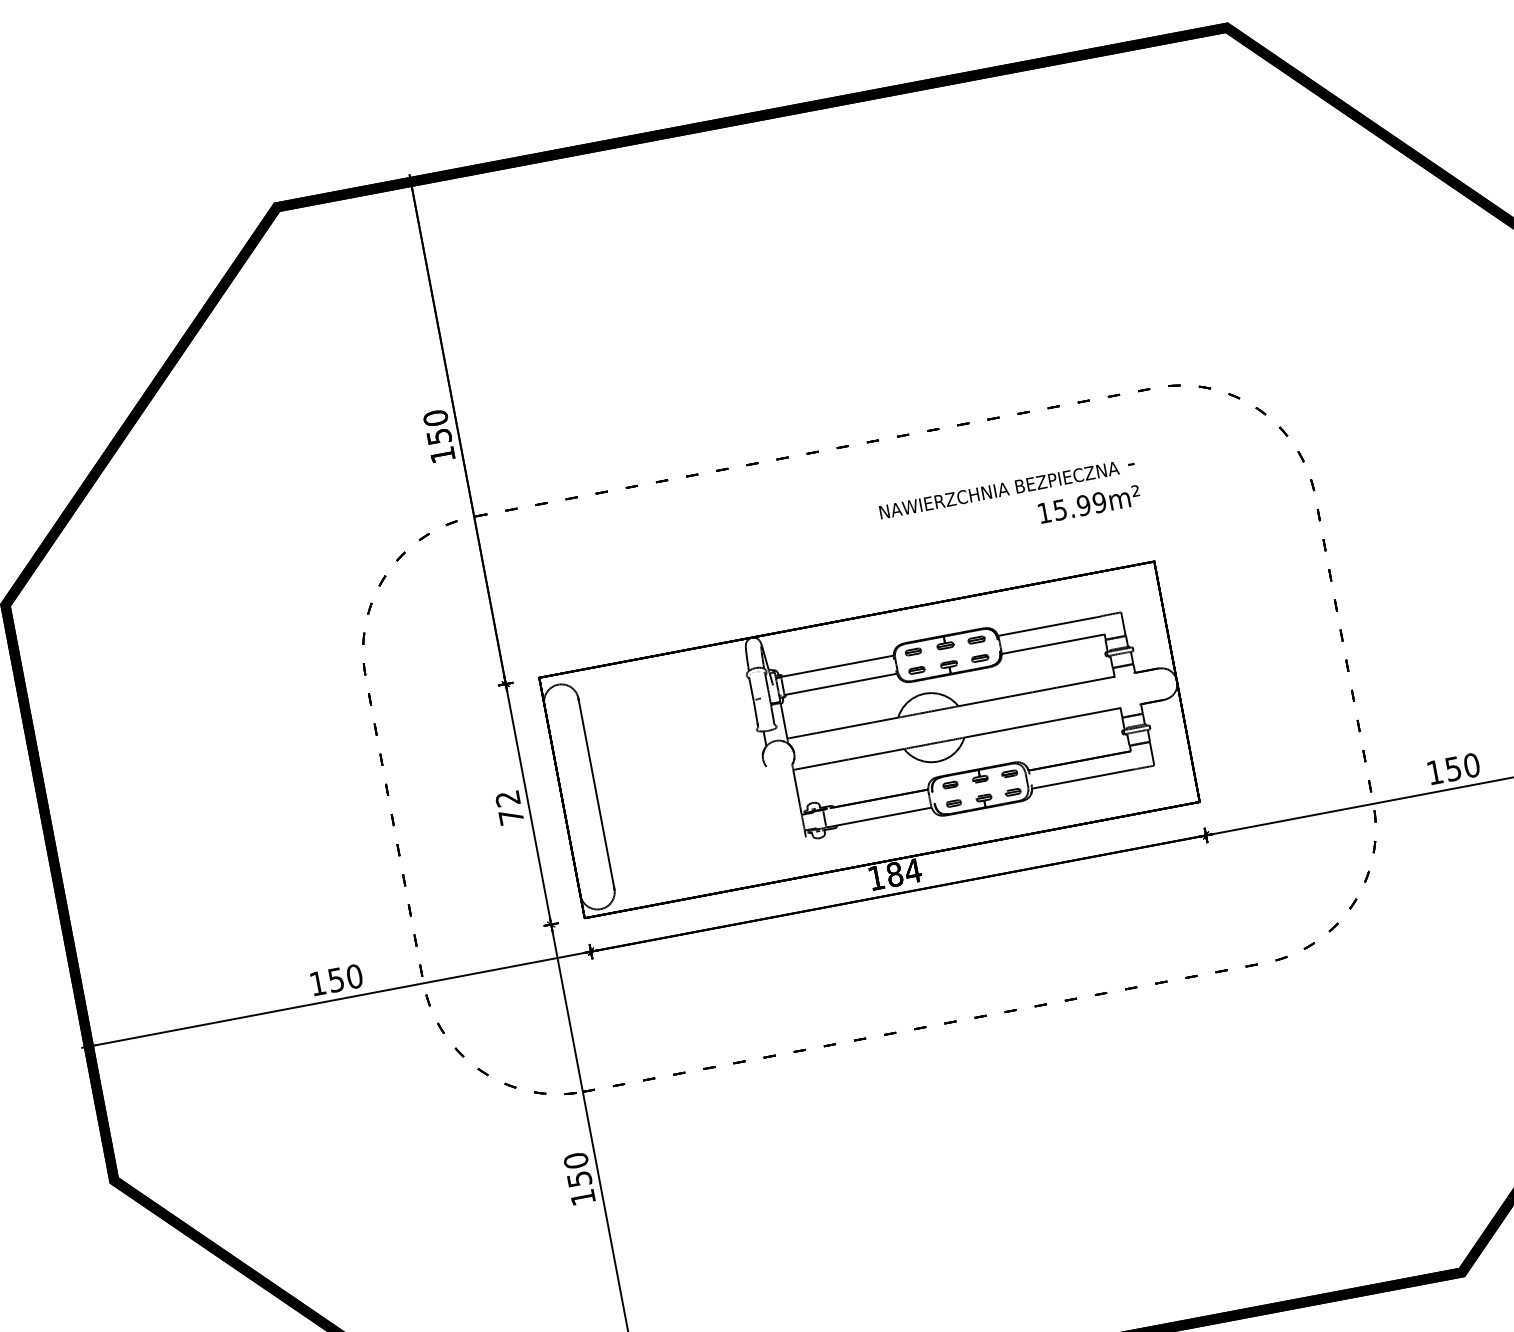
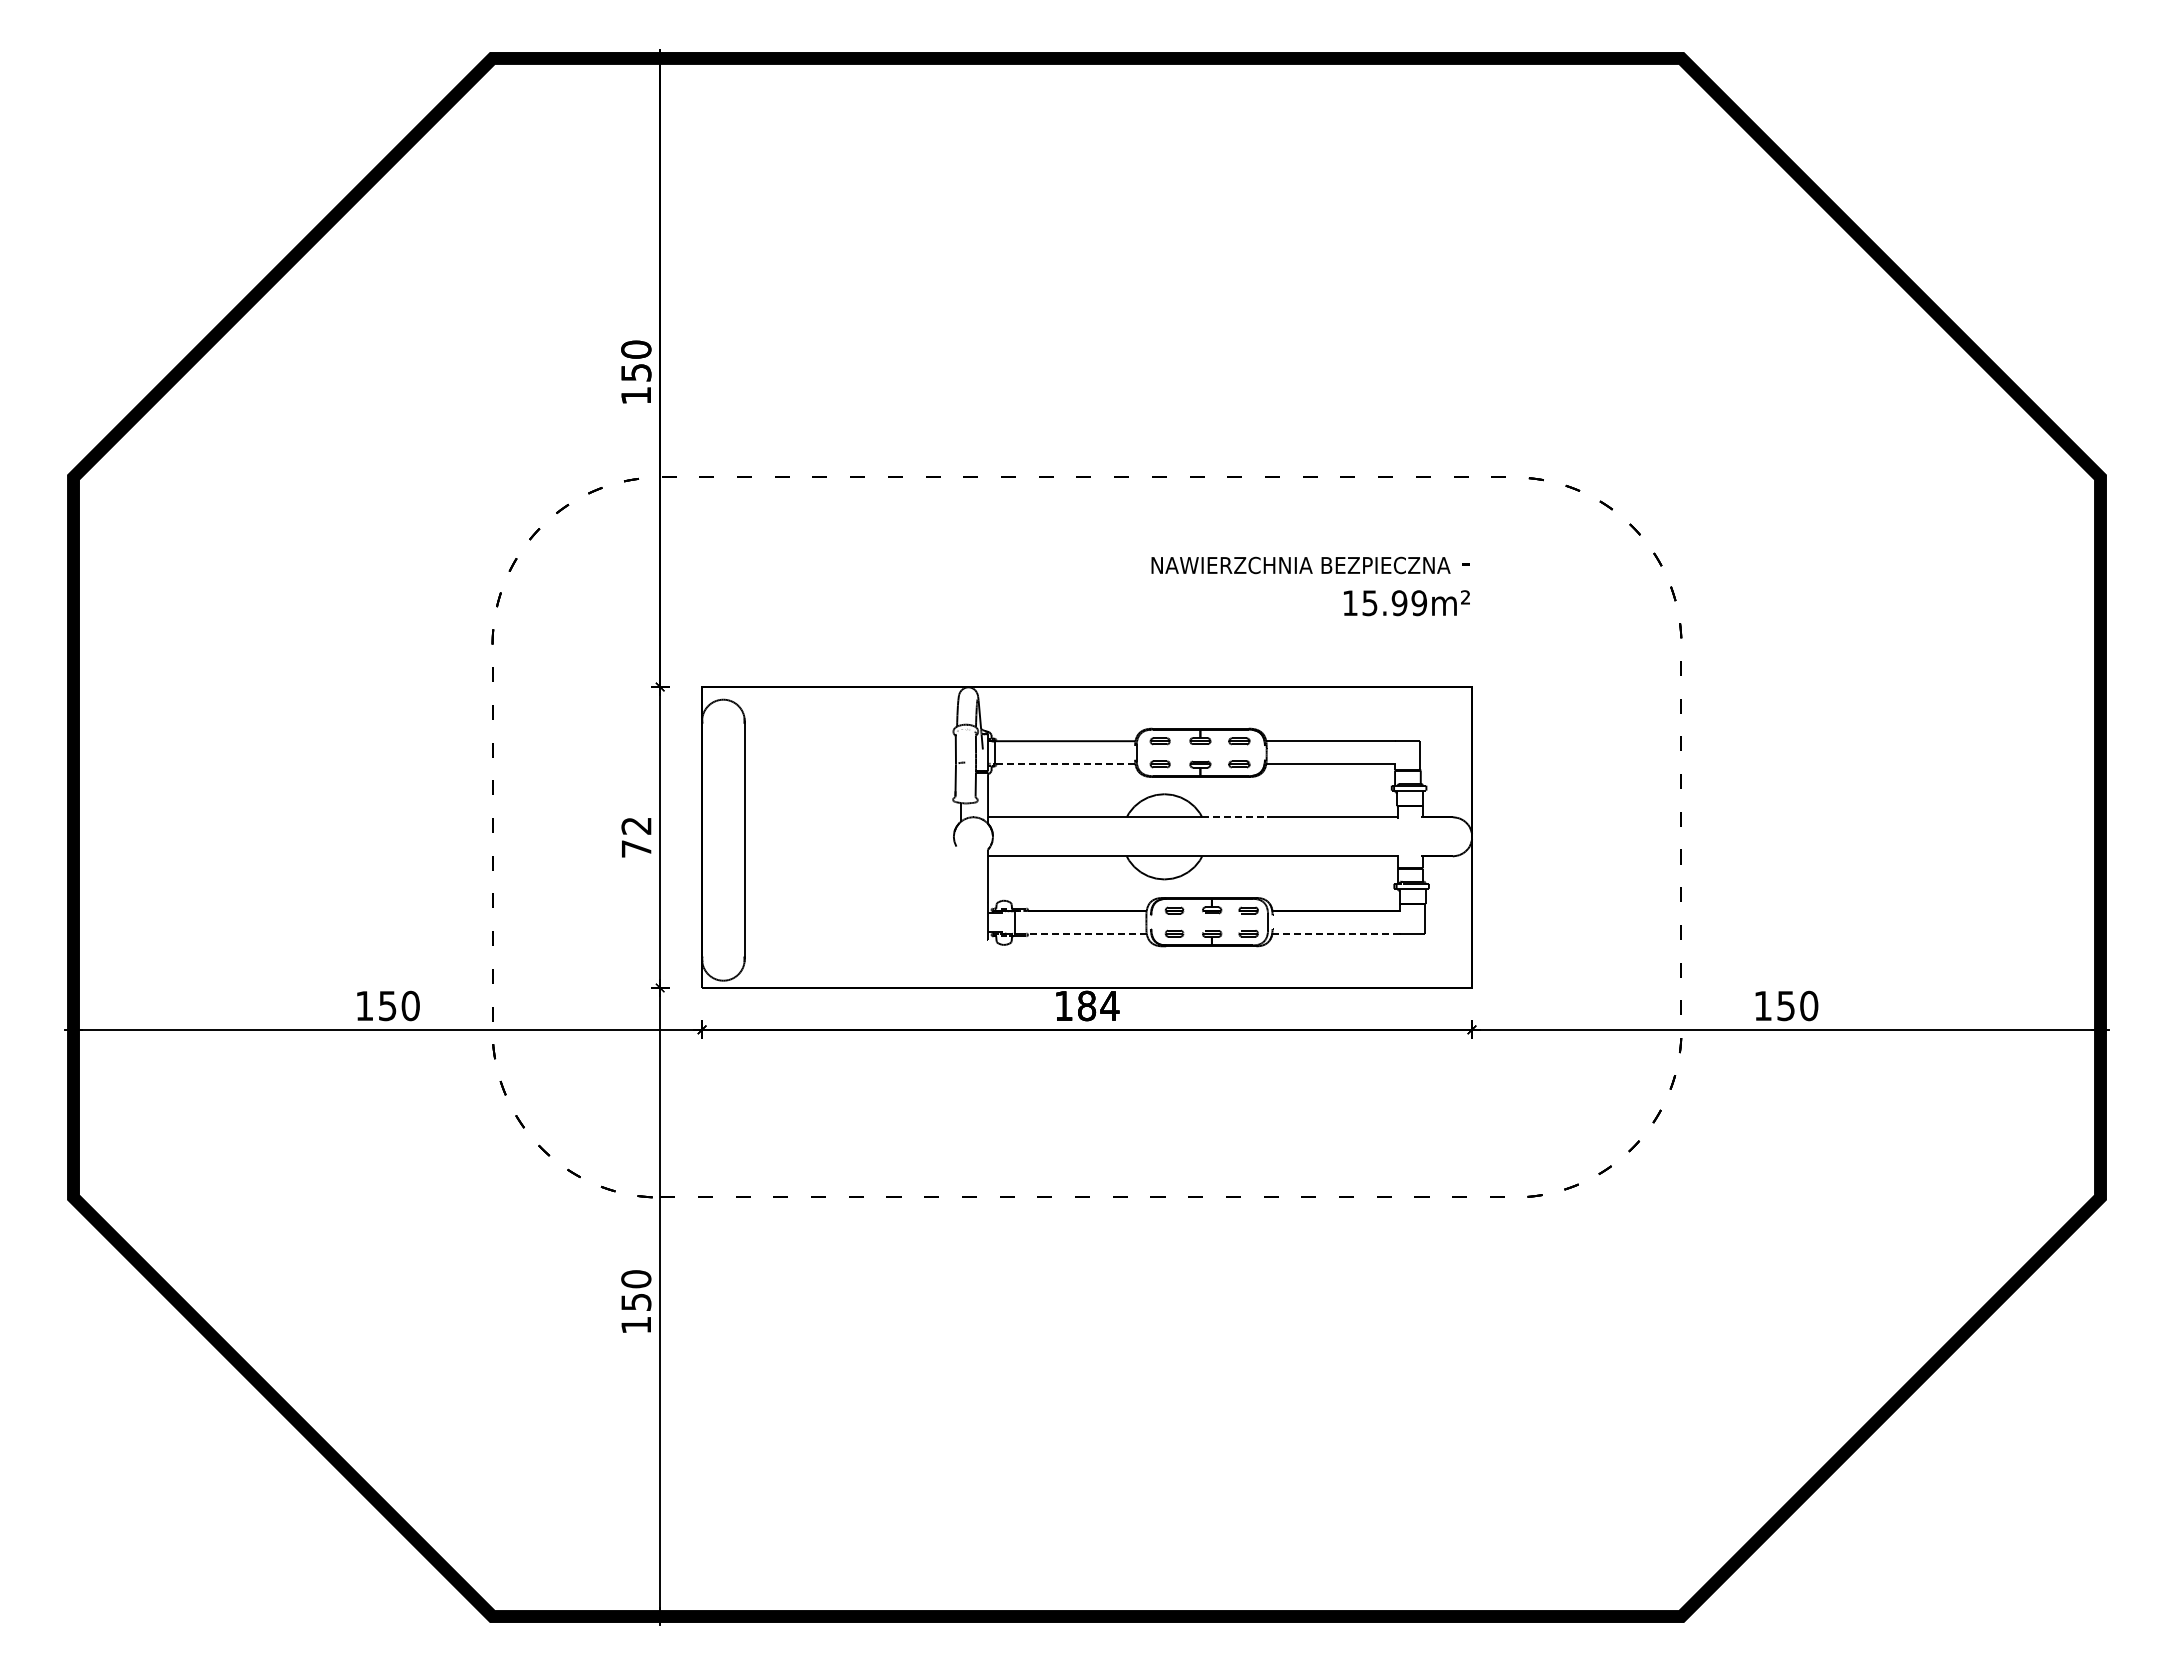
line: (840, 684) -> (1064, 763), solid -> dashed
line: (985, 701) -> (1235, 817), solid -> dashed
line: (1083, 778) -> (1336, 933), solid -> dashed
line: (883, 816) -> (1086, 933), solid -> dashed

